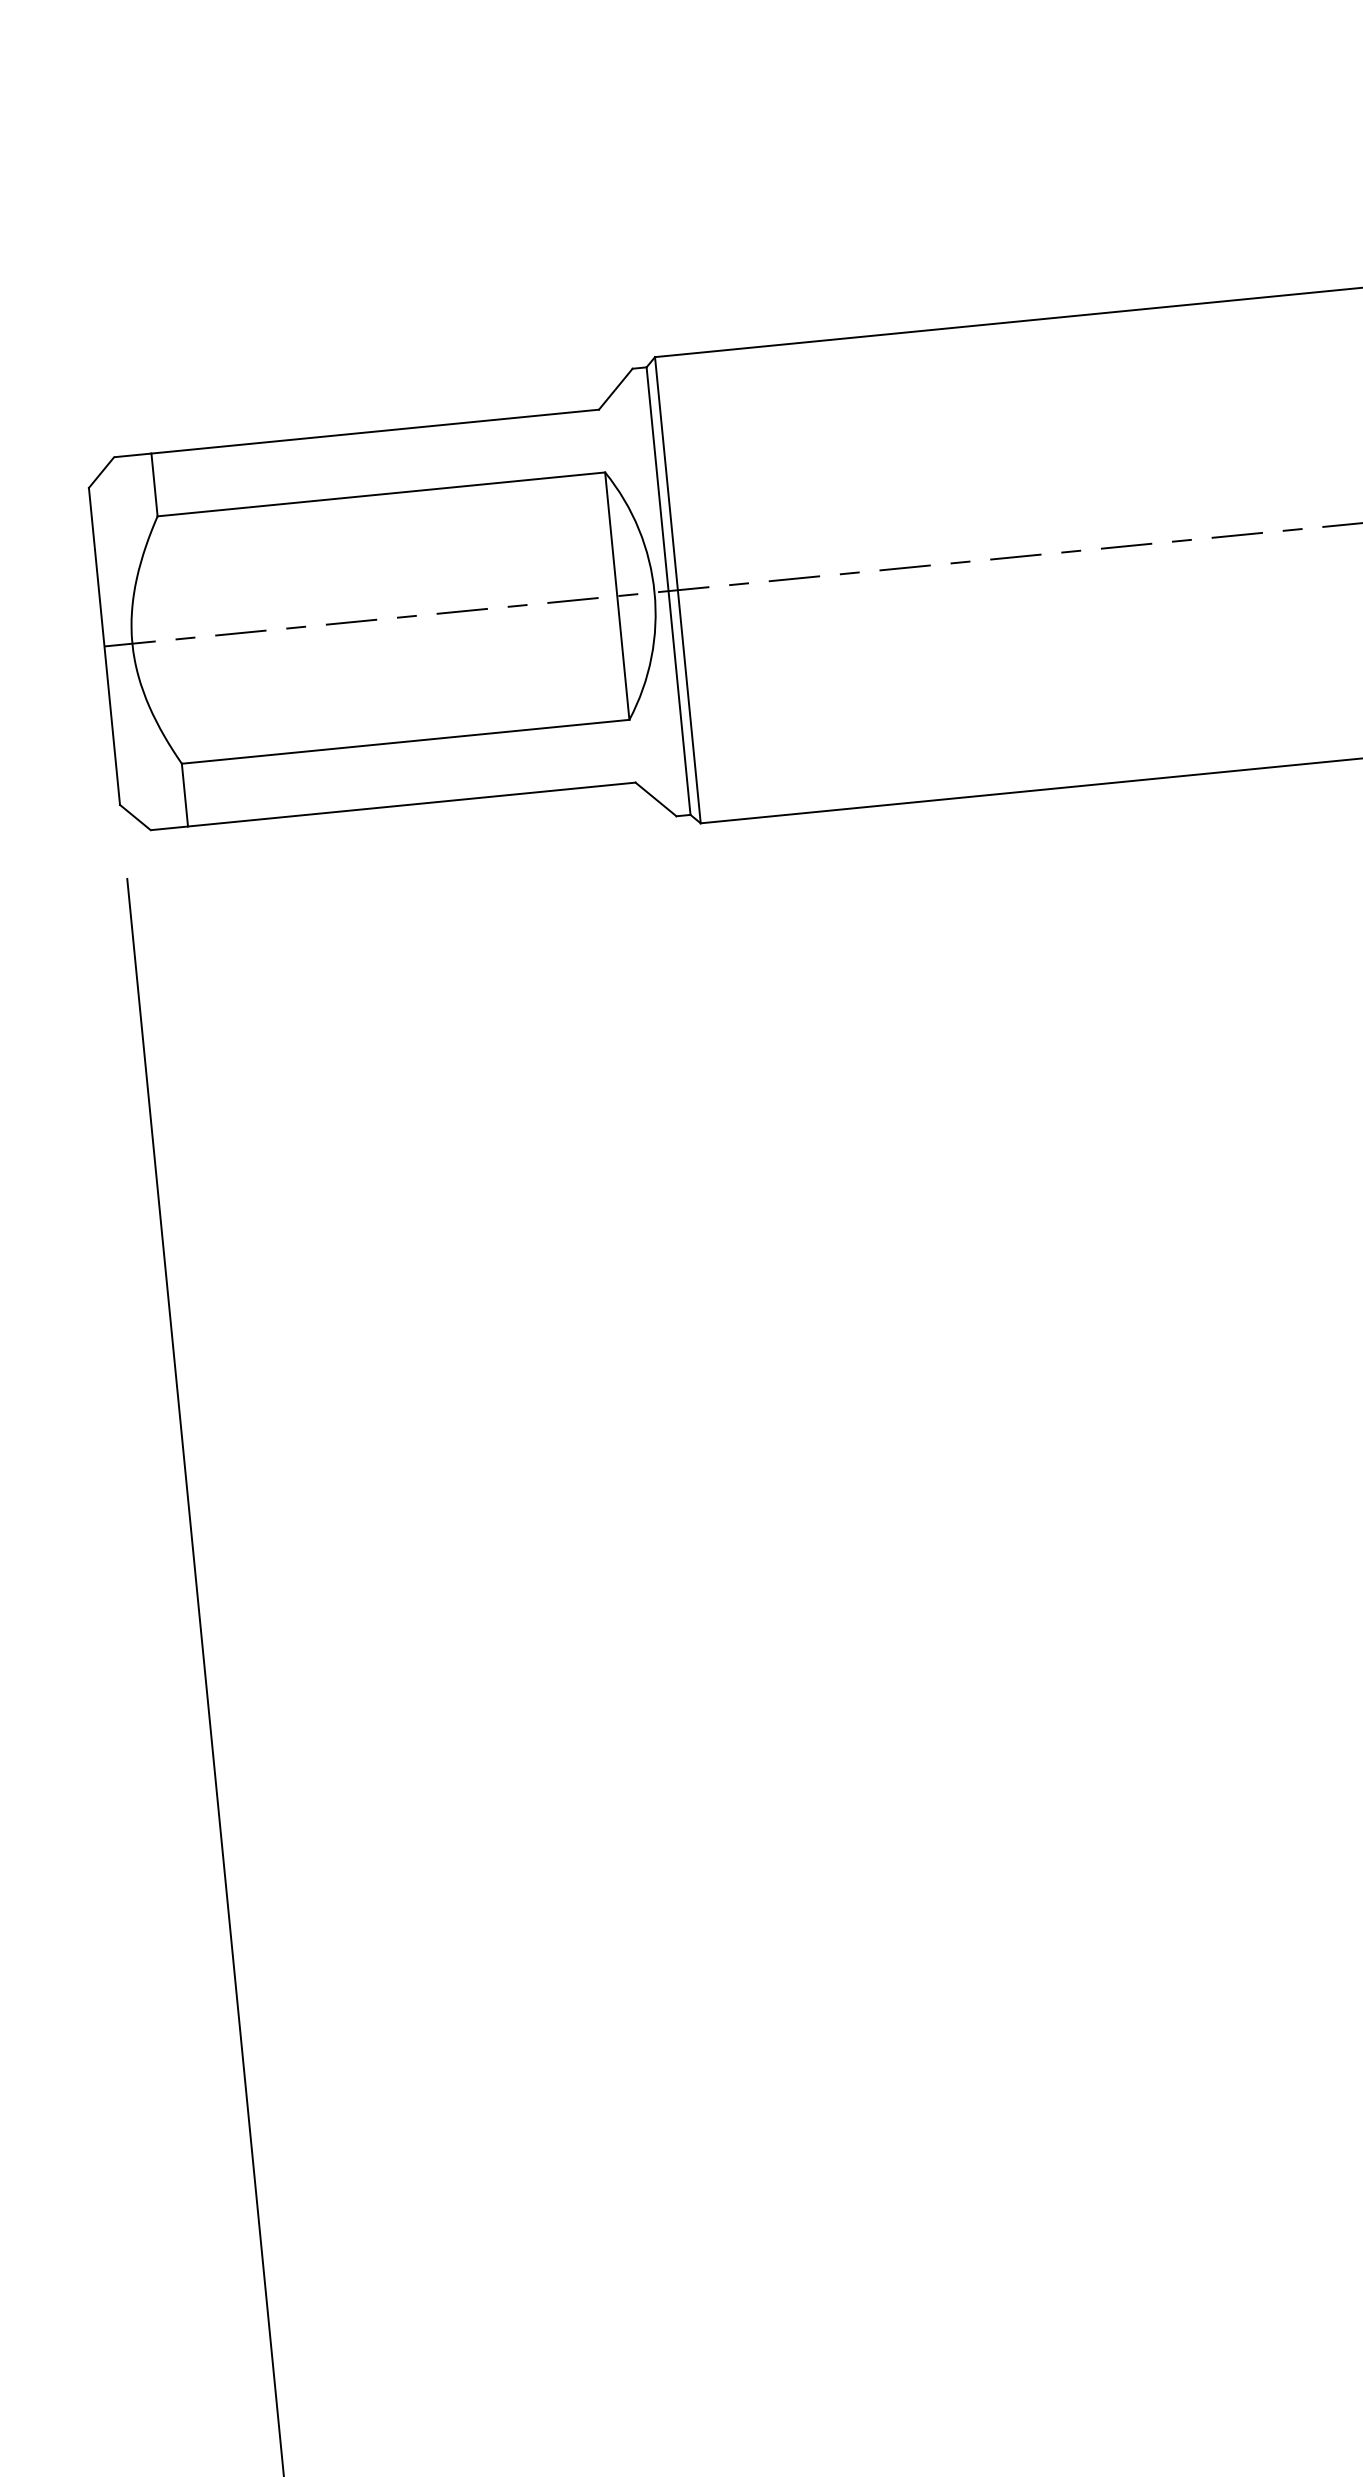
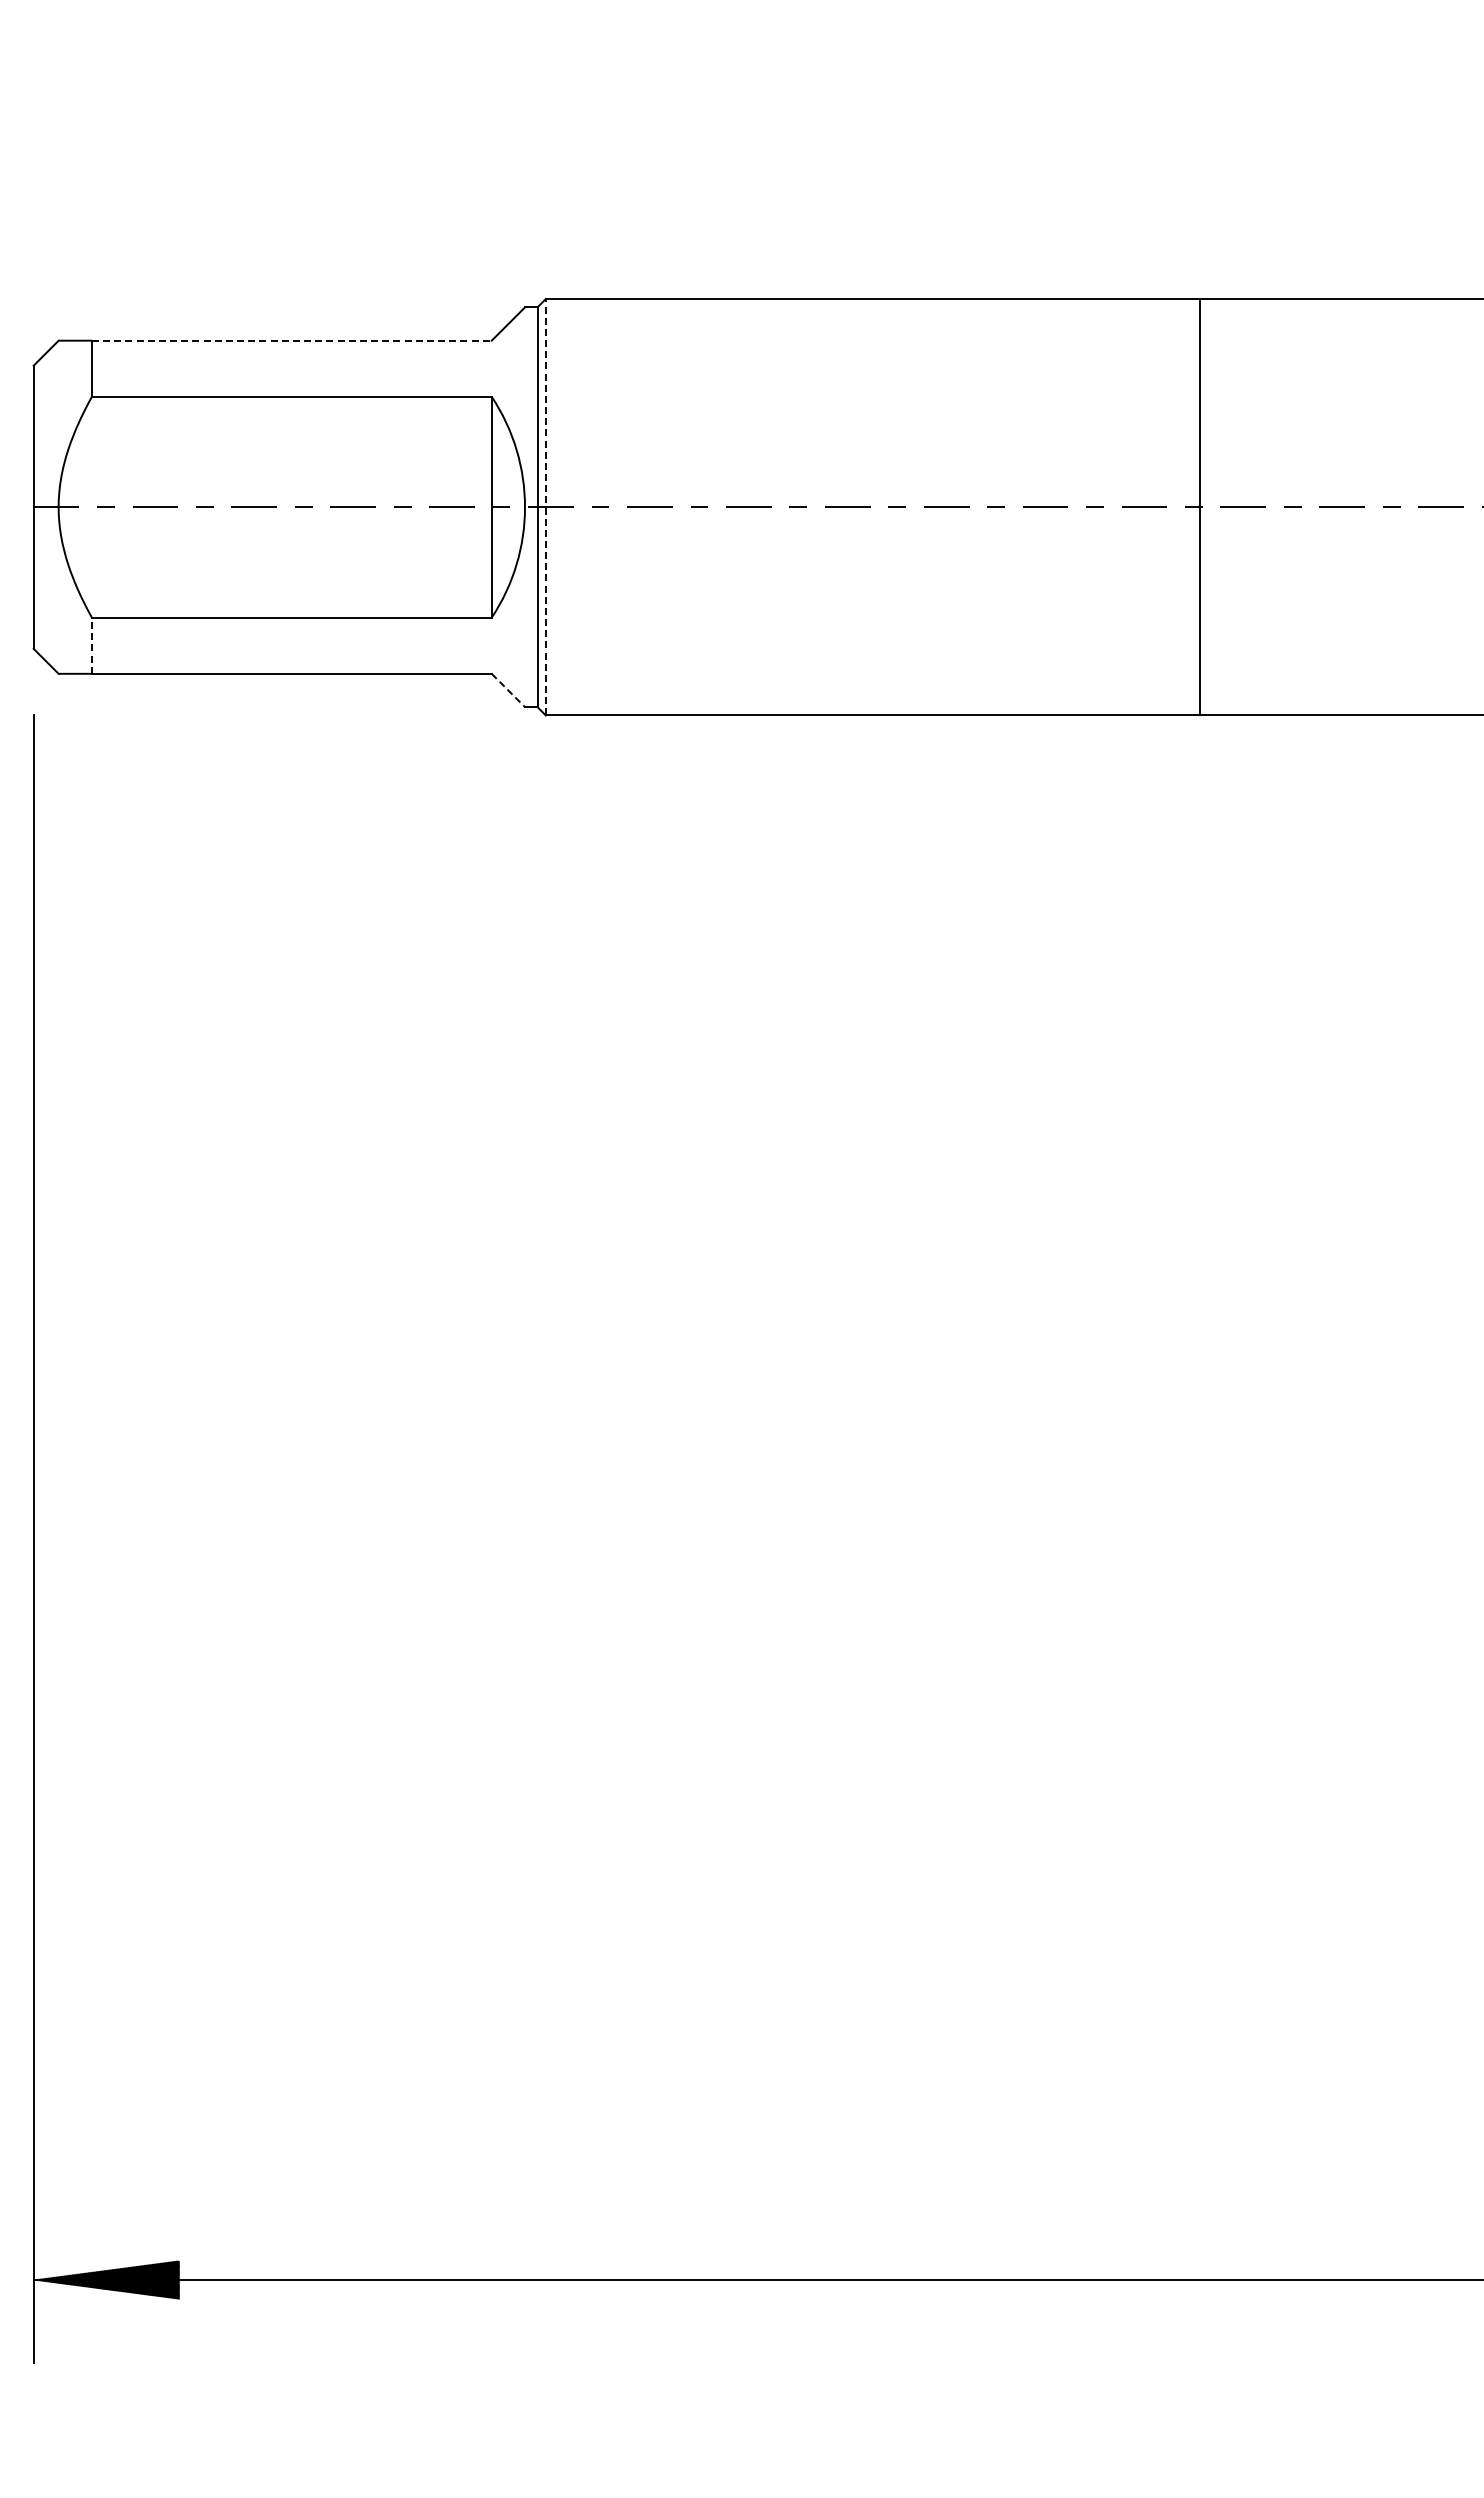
line: (374, 431) -> (291, 340), solid -> dashed
line: (677, 589) -> (545, 506), solid -> dashed
line: (184, 794) -> (91, 645), solid -> dashed
line: (656, 799) -> (508, 690), solid -> dashed

